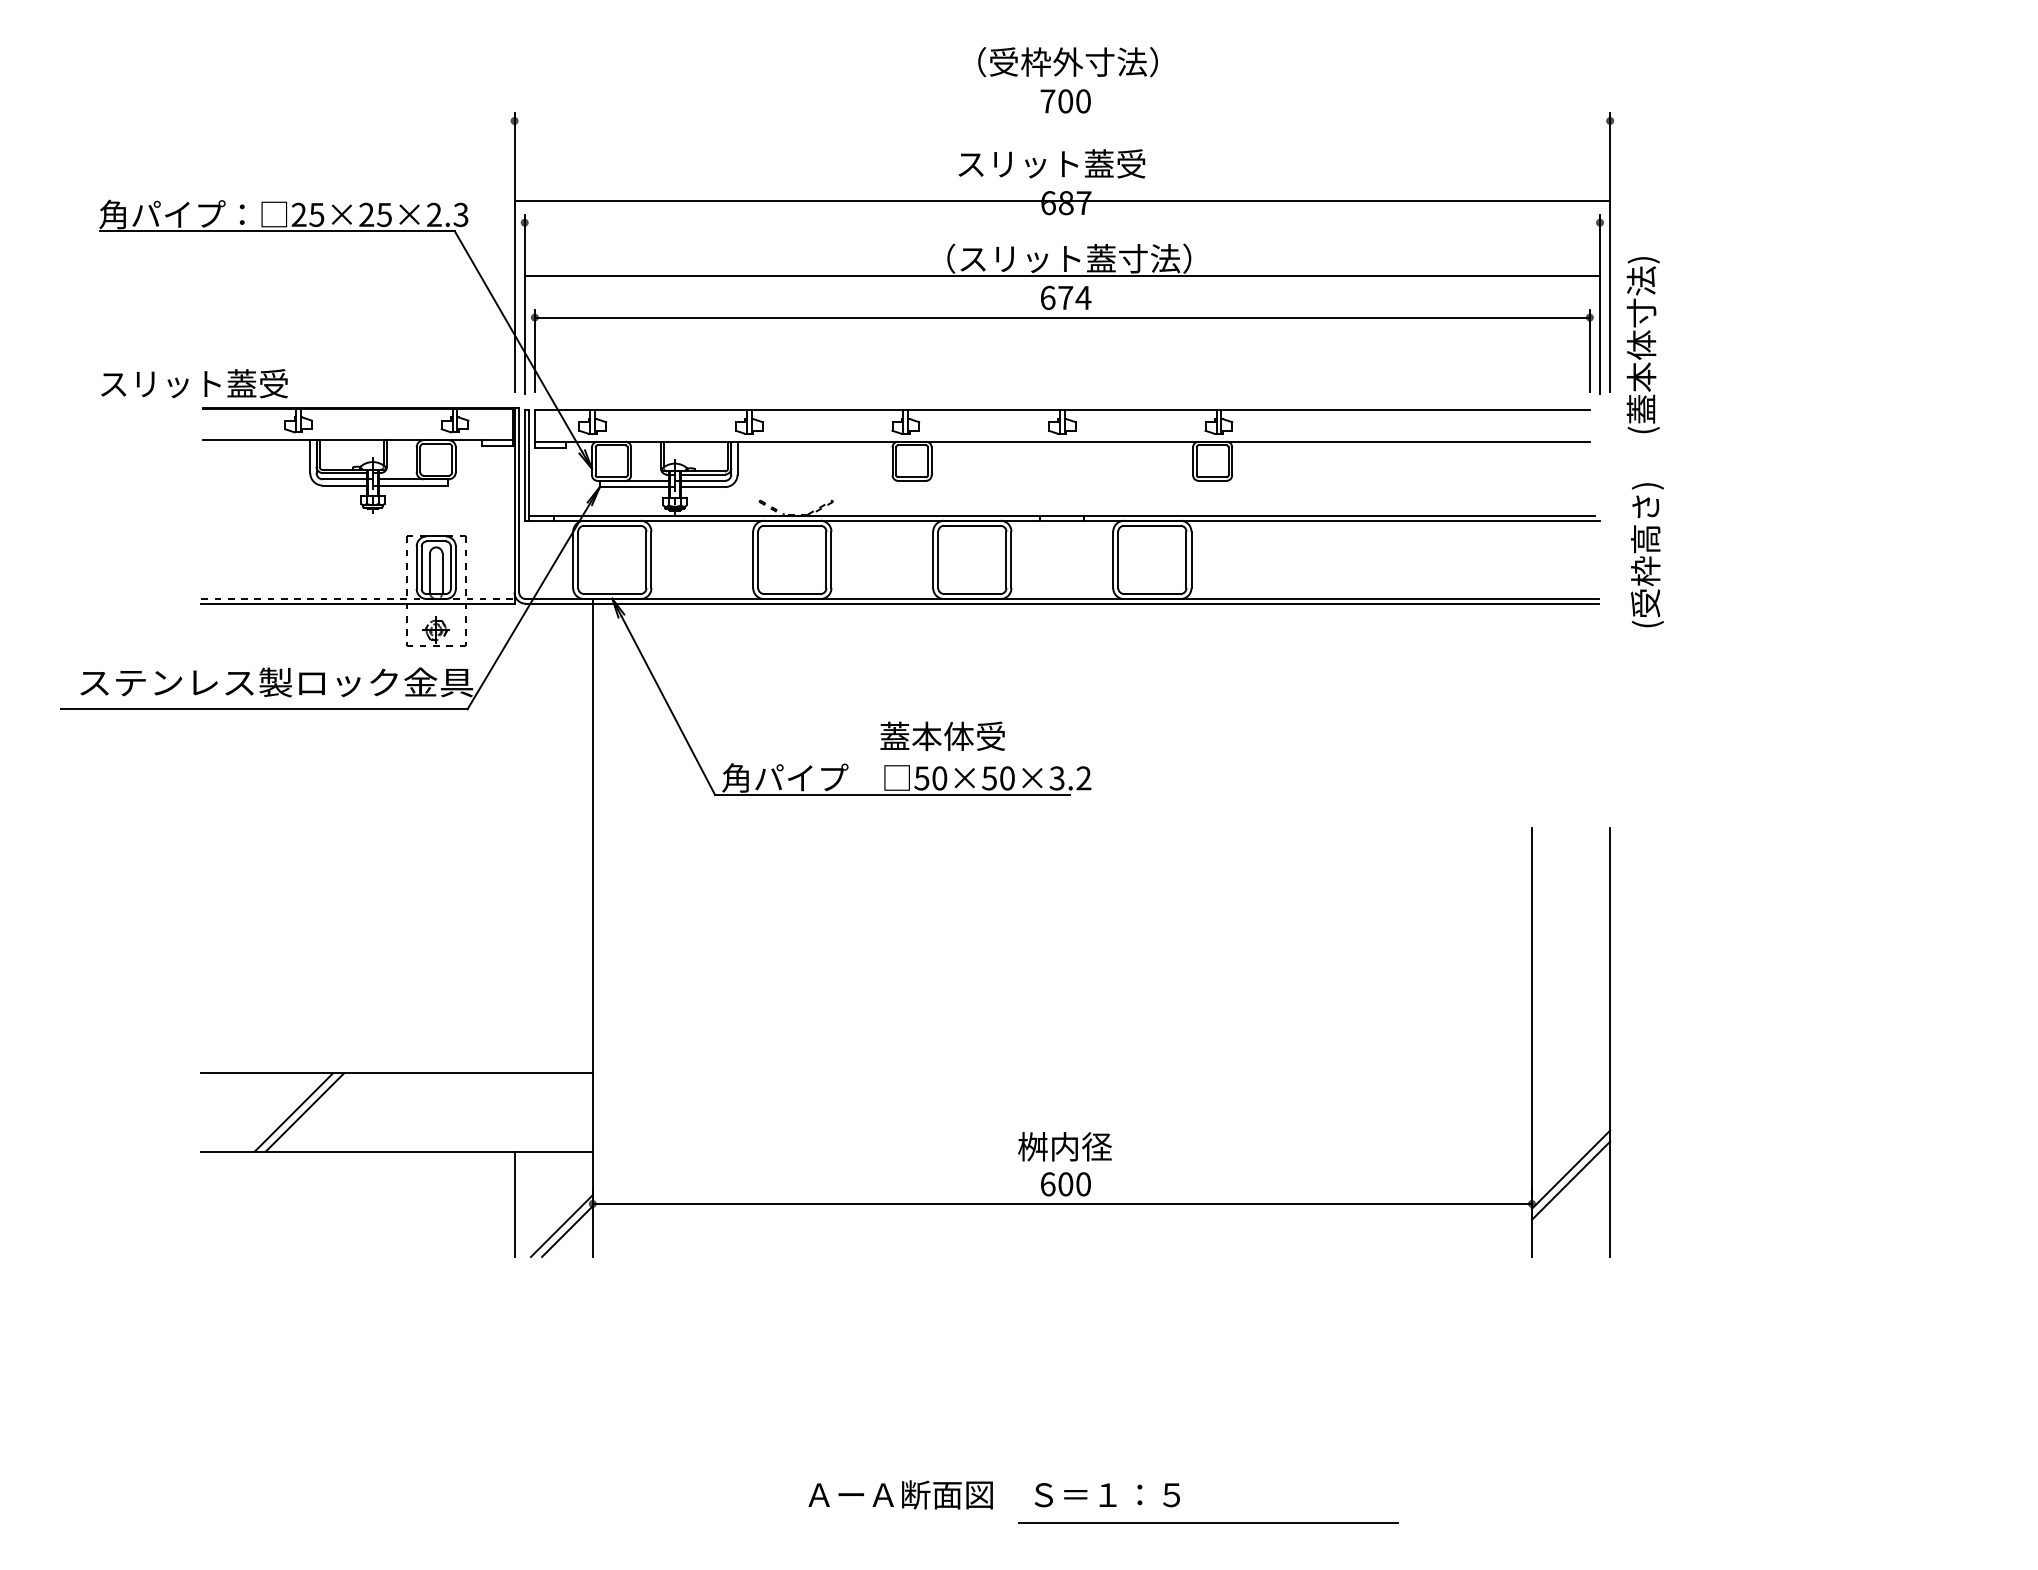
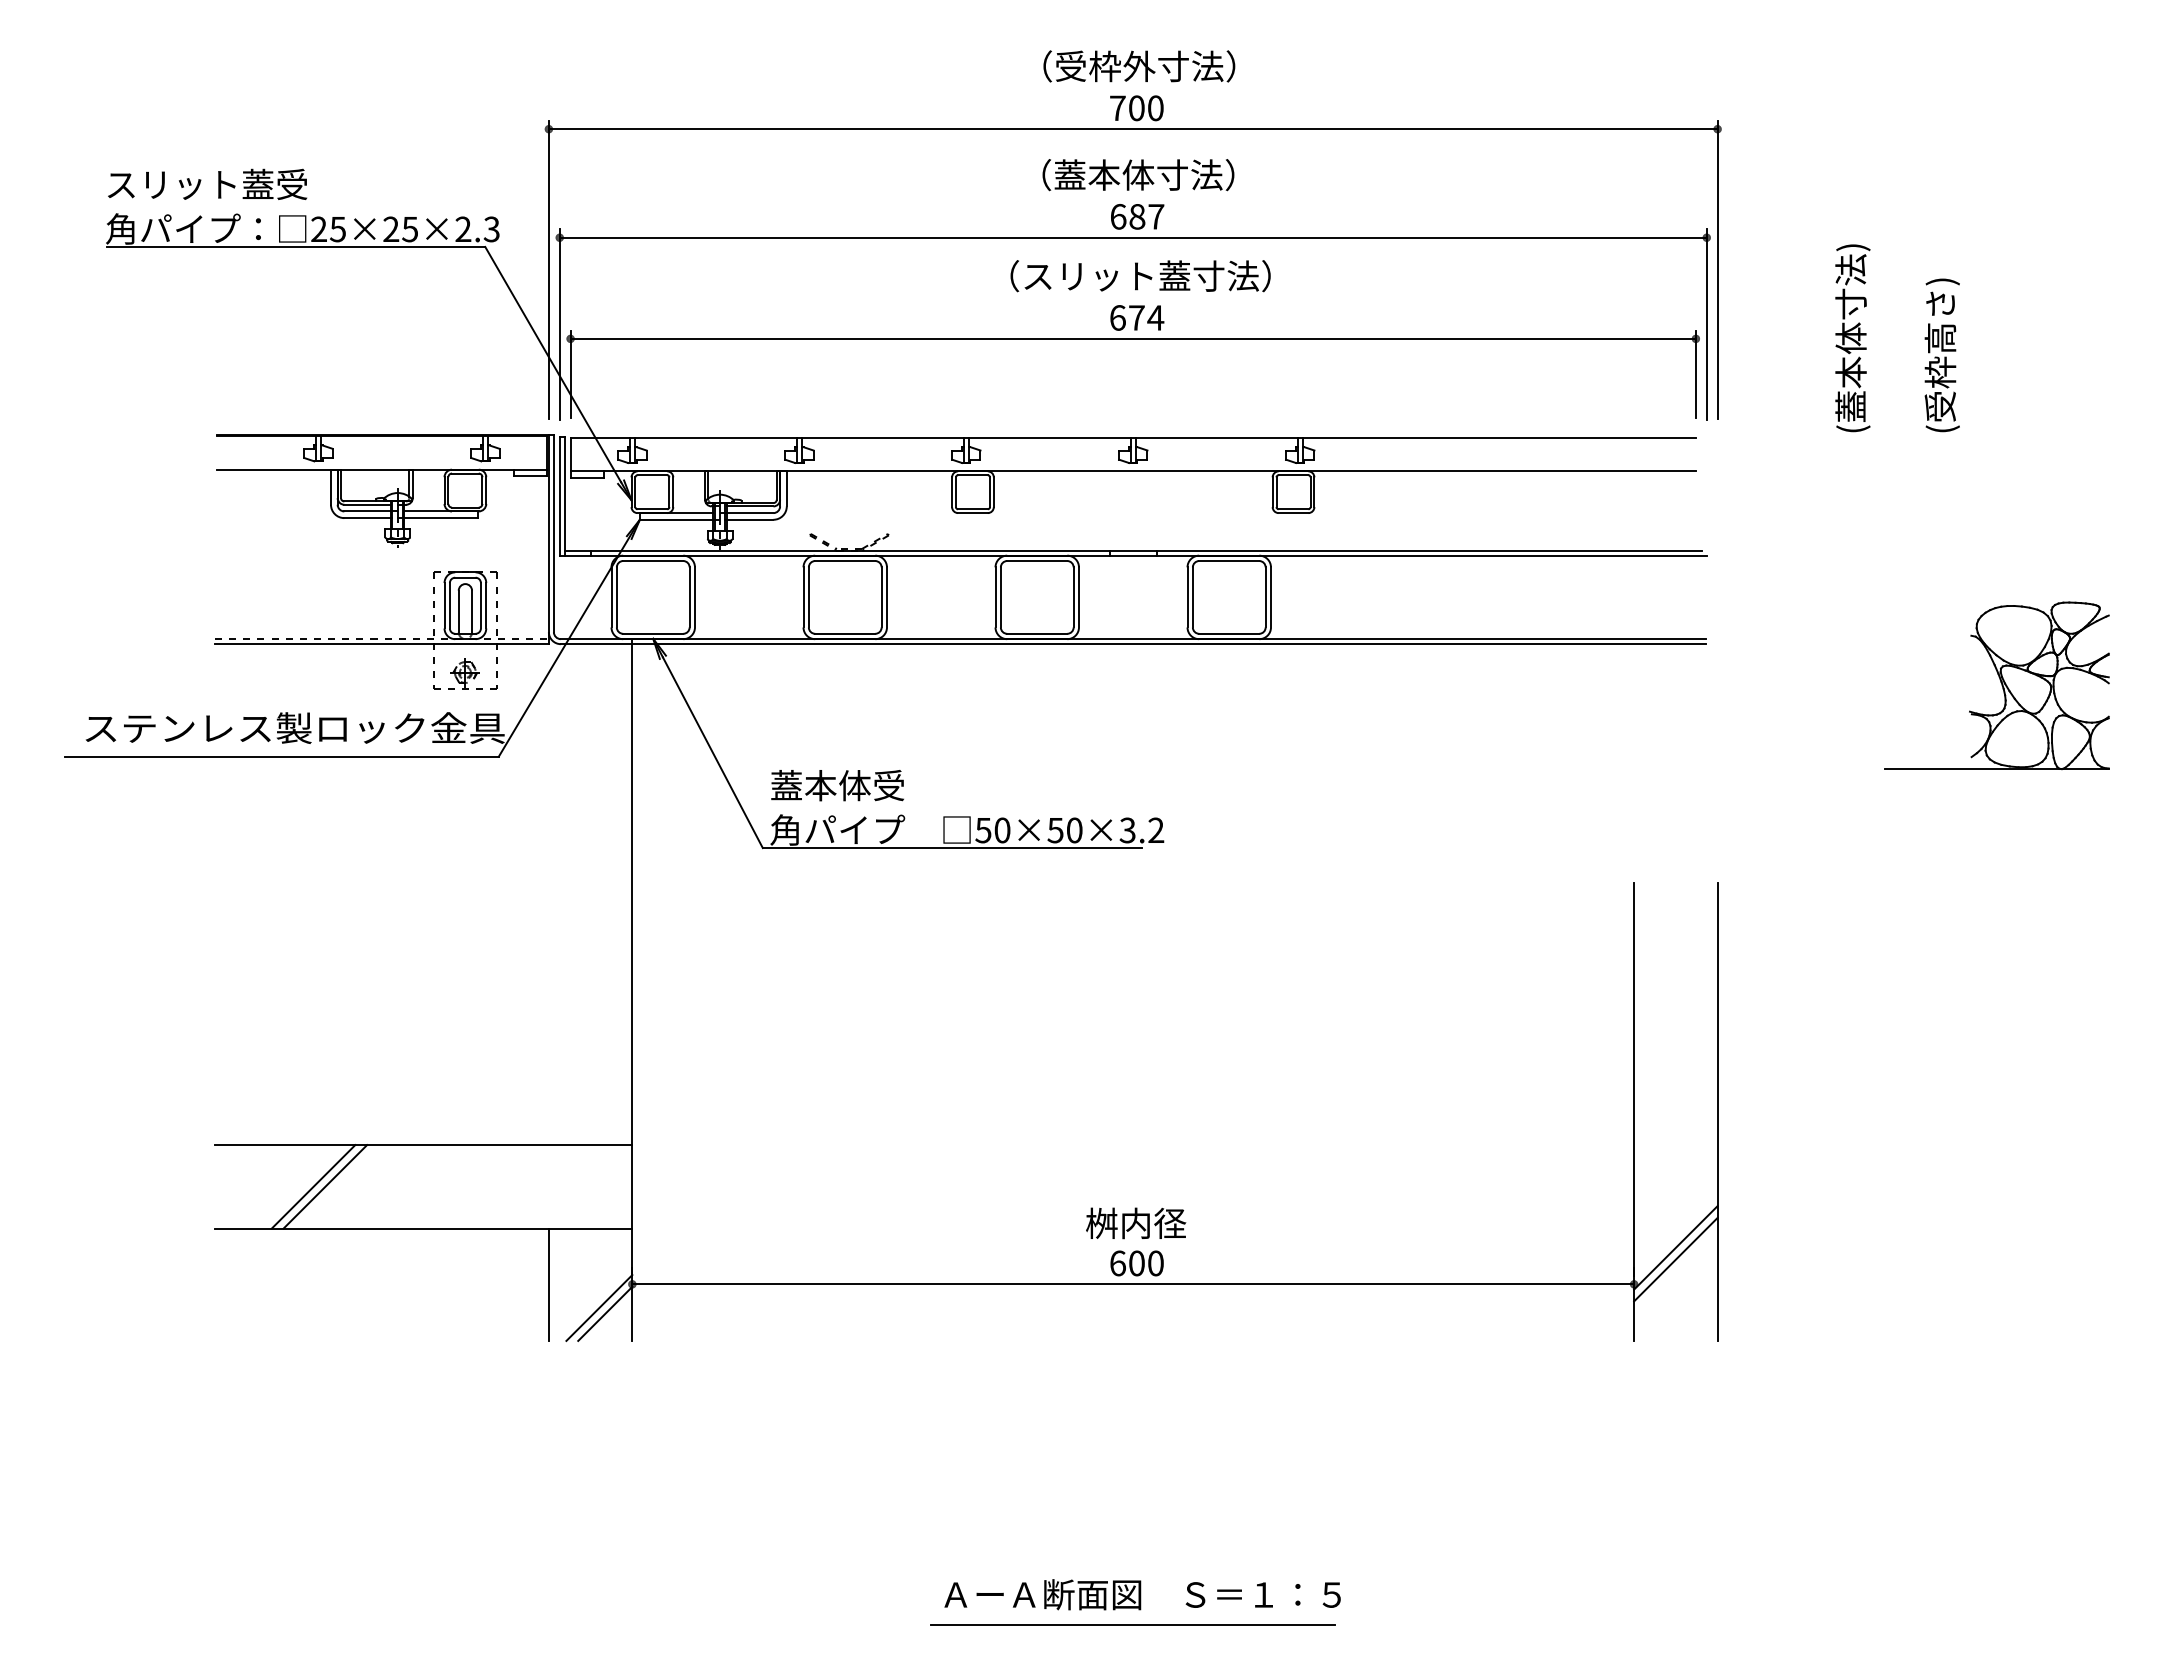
text: (1057, 164) -> (1128, 175), スリット蓋受 -> （蓋本体寸法）
line: (1061, 200) -> (1132, 129), moved
line: (1061, 275) -> (1132, 237), moved
text: (1642, 345) -> (1852, 338), moved
text: (194, 382) -> (207, 183), moved
text: (1646, 555) -> (1941, 355), moved
part: (1871, 642) -> (1996, 685), added
text: (942, 736) -> (837, 785), moved
text: (994, 1494) -> (1142, 1594), moved
line: (1207, 1522) -> (1132, 1624), moved

